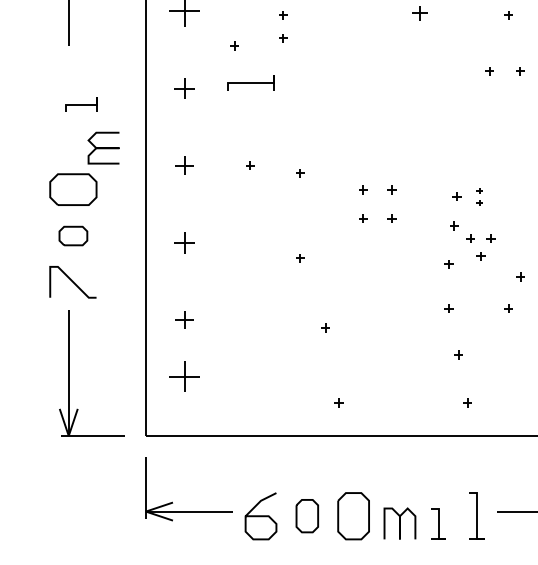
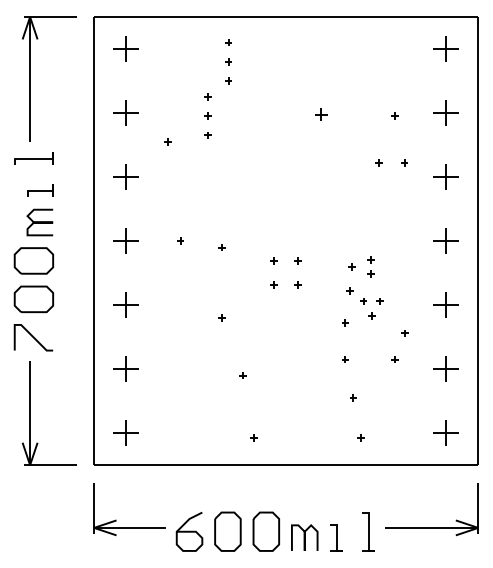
line: (250, 83) -> (33, 158), moved
part: (183, 87) -> (125, 176), size x1.43
curve: (102, 148) -> (39, 222), moved
part: (183, 165) -> (125, 240), size x1.67
part: (479, 196) -> (370, 266), size x1.43
part: (72, 236) -> (33, 299), size x1.67
part: (183, 242) -> (125, 304), size x1.43
part: (183, 319) -> (125, 368), size x1.67
part: (183, 376) -> (125, 432), moved
part: (306, 515) -> (227, 531), size x1.43

